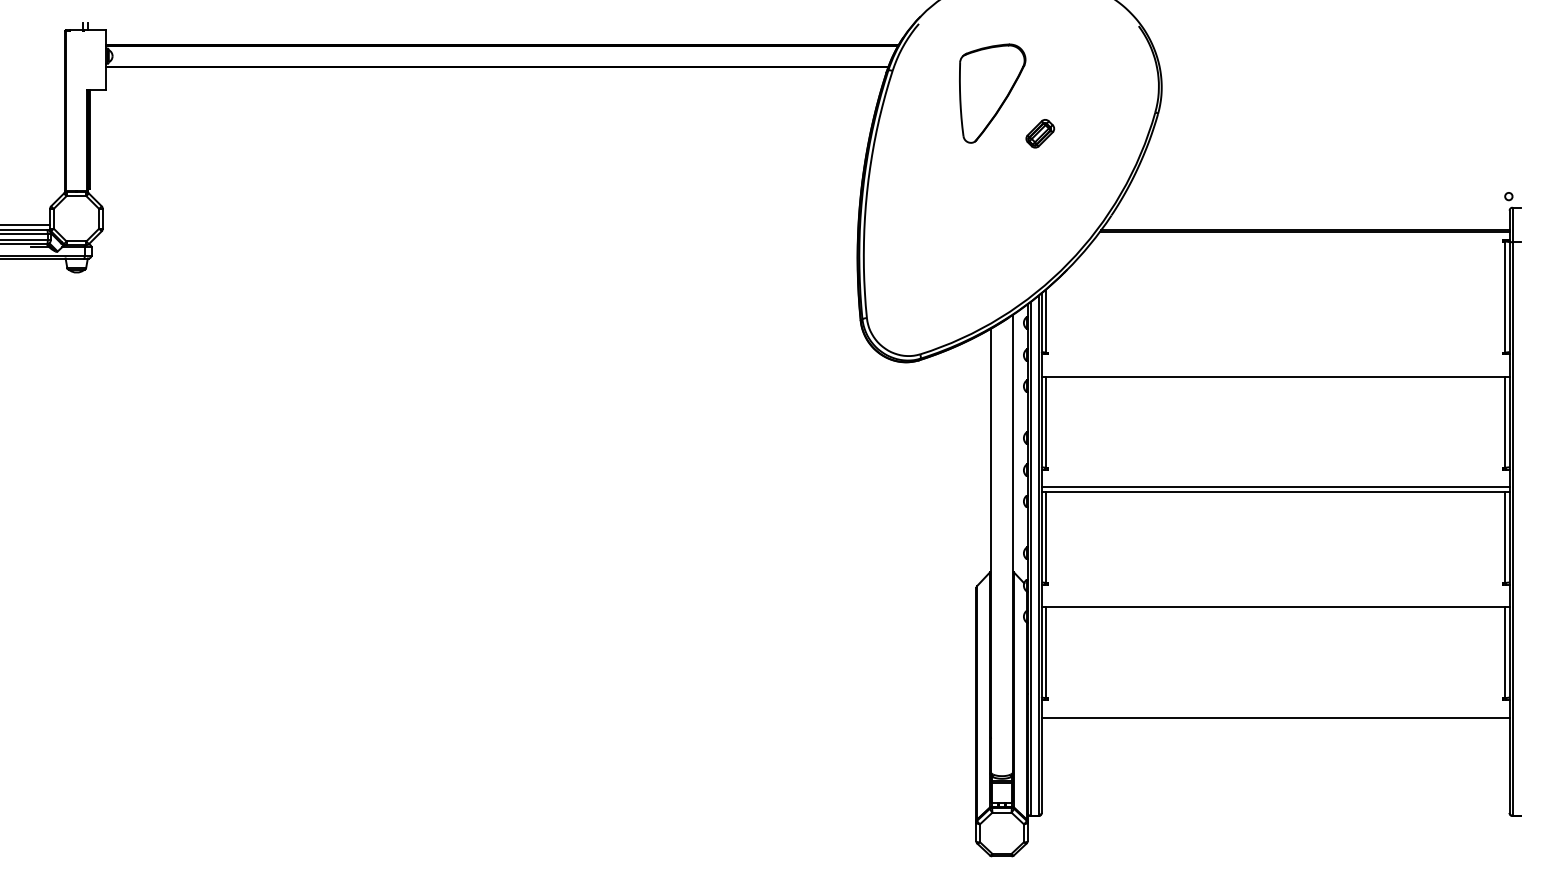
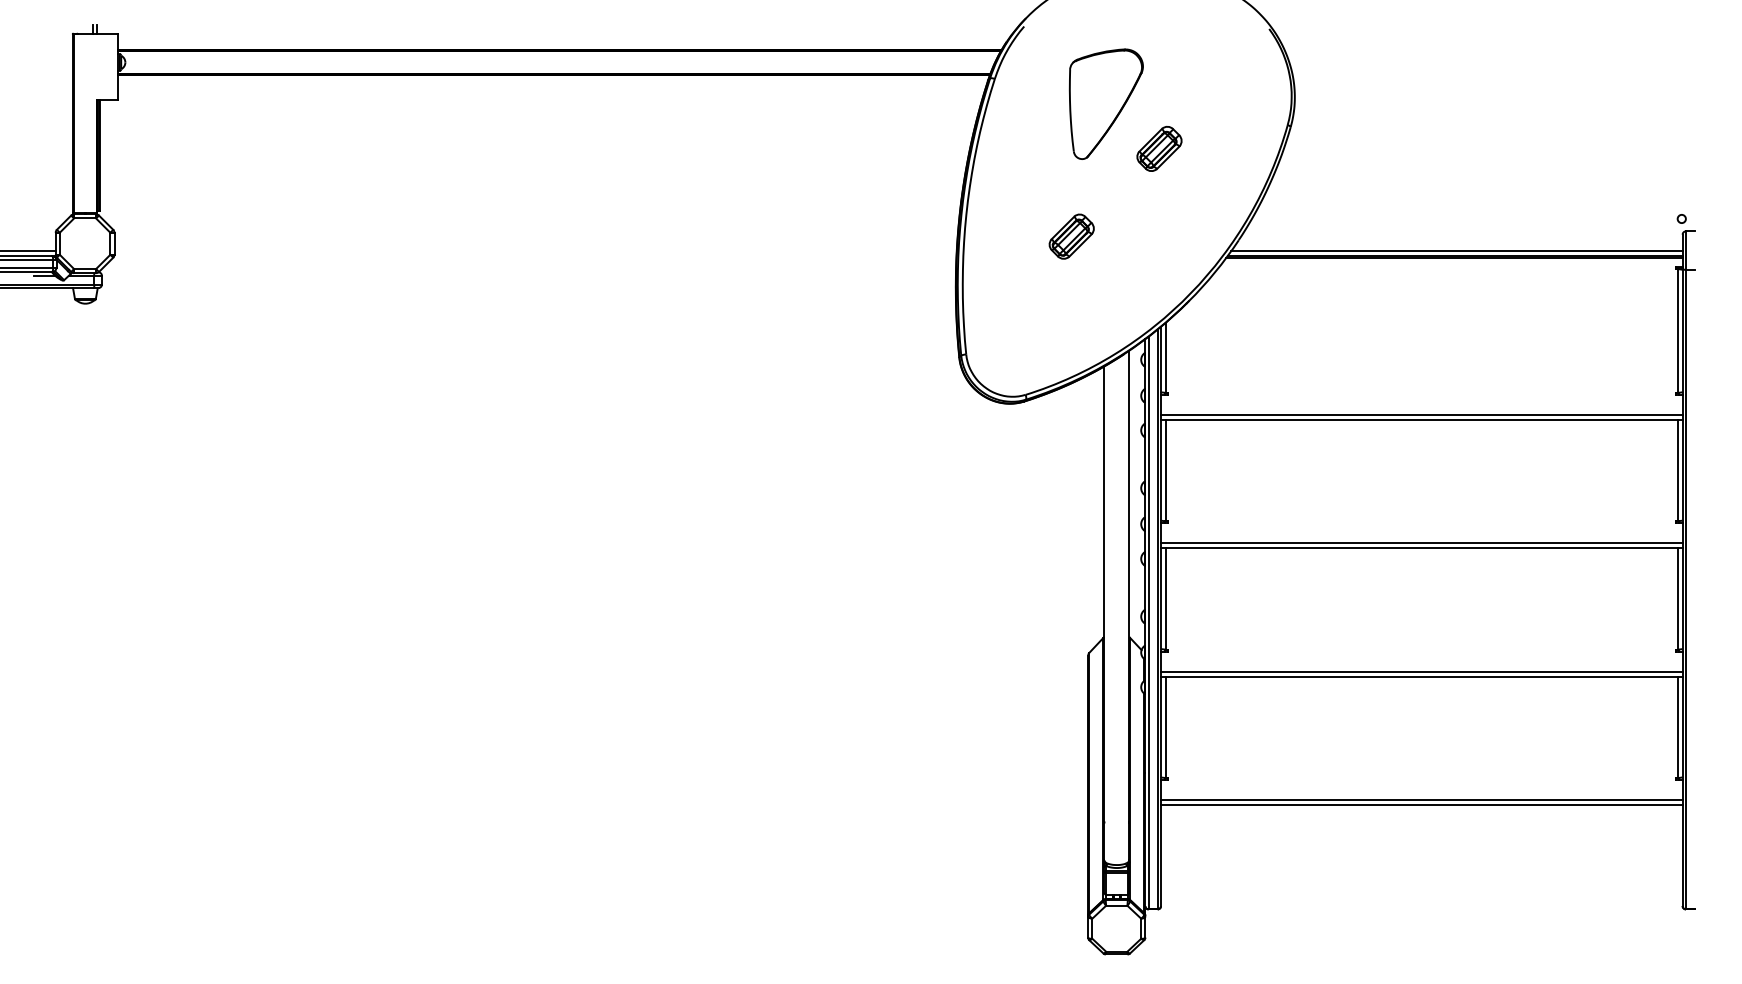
part: (1040, 133) -> (1159, 148), size x1.43
part: (961, 212) -> (1071, 236), added
line: (1306, 225) -> (1456, 251), added
line: (1275, 371) -> (1421, 414), added
line: (1275, 602) -> (1421, 671), added
line: (1275, 722) -> (1421, 805), added

